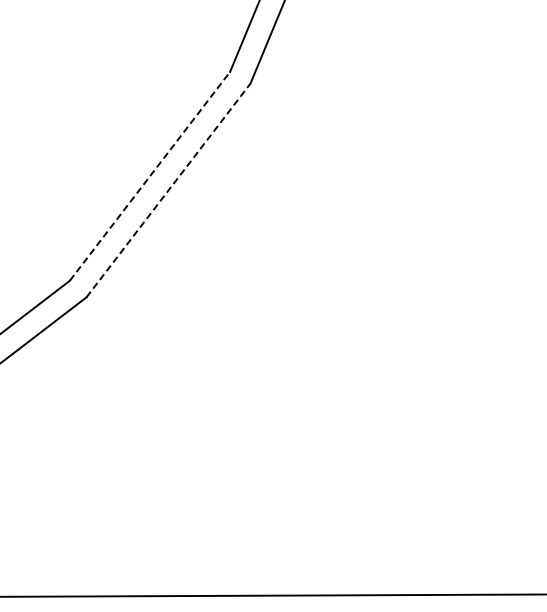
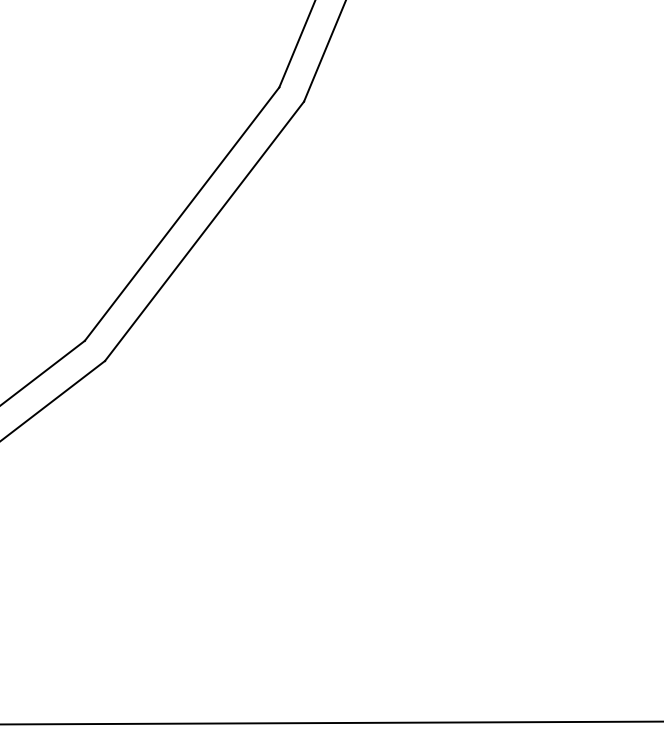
line: (149, 176) -> (181, 214), dashed -> solid
line: (168, 190) -> (204, 231), dashed -> solid

